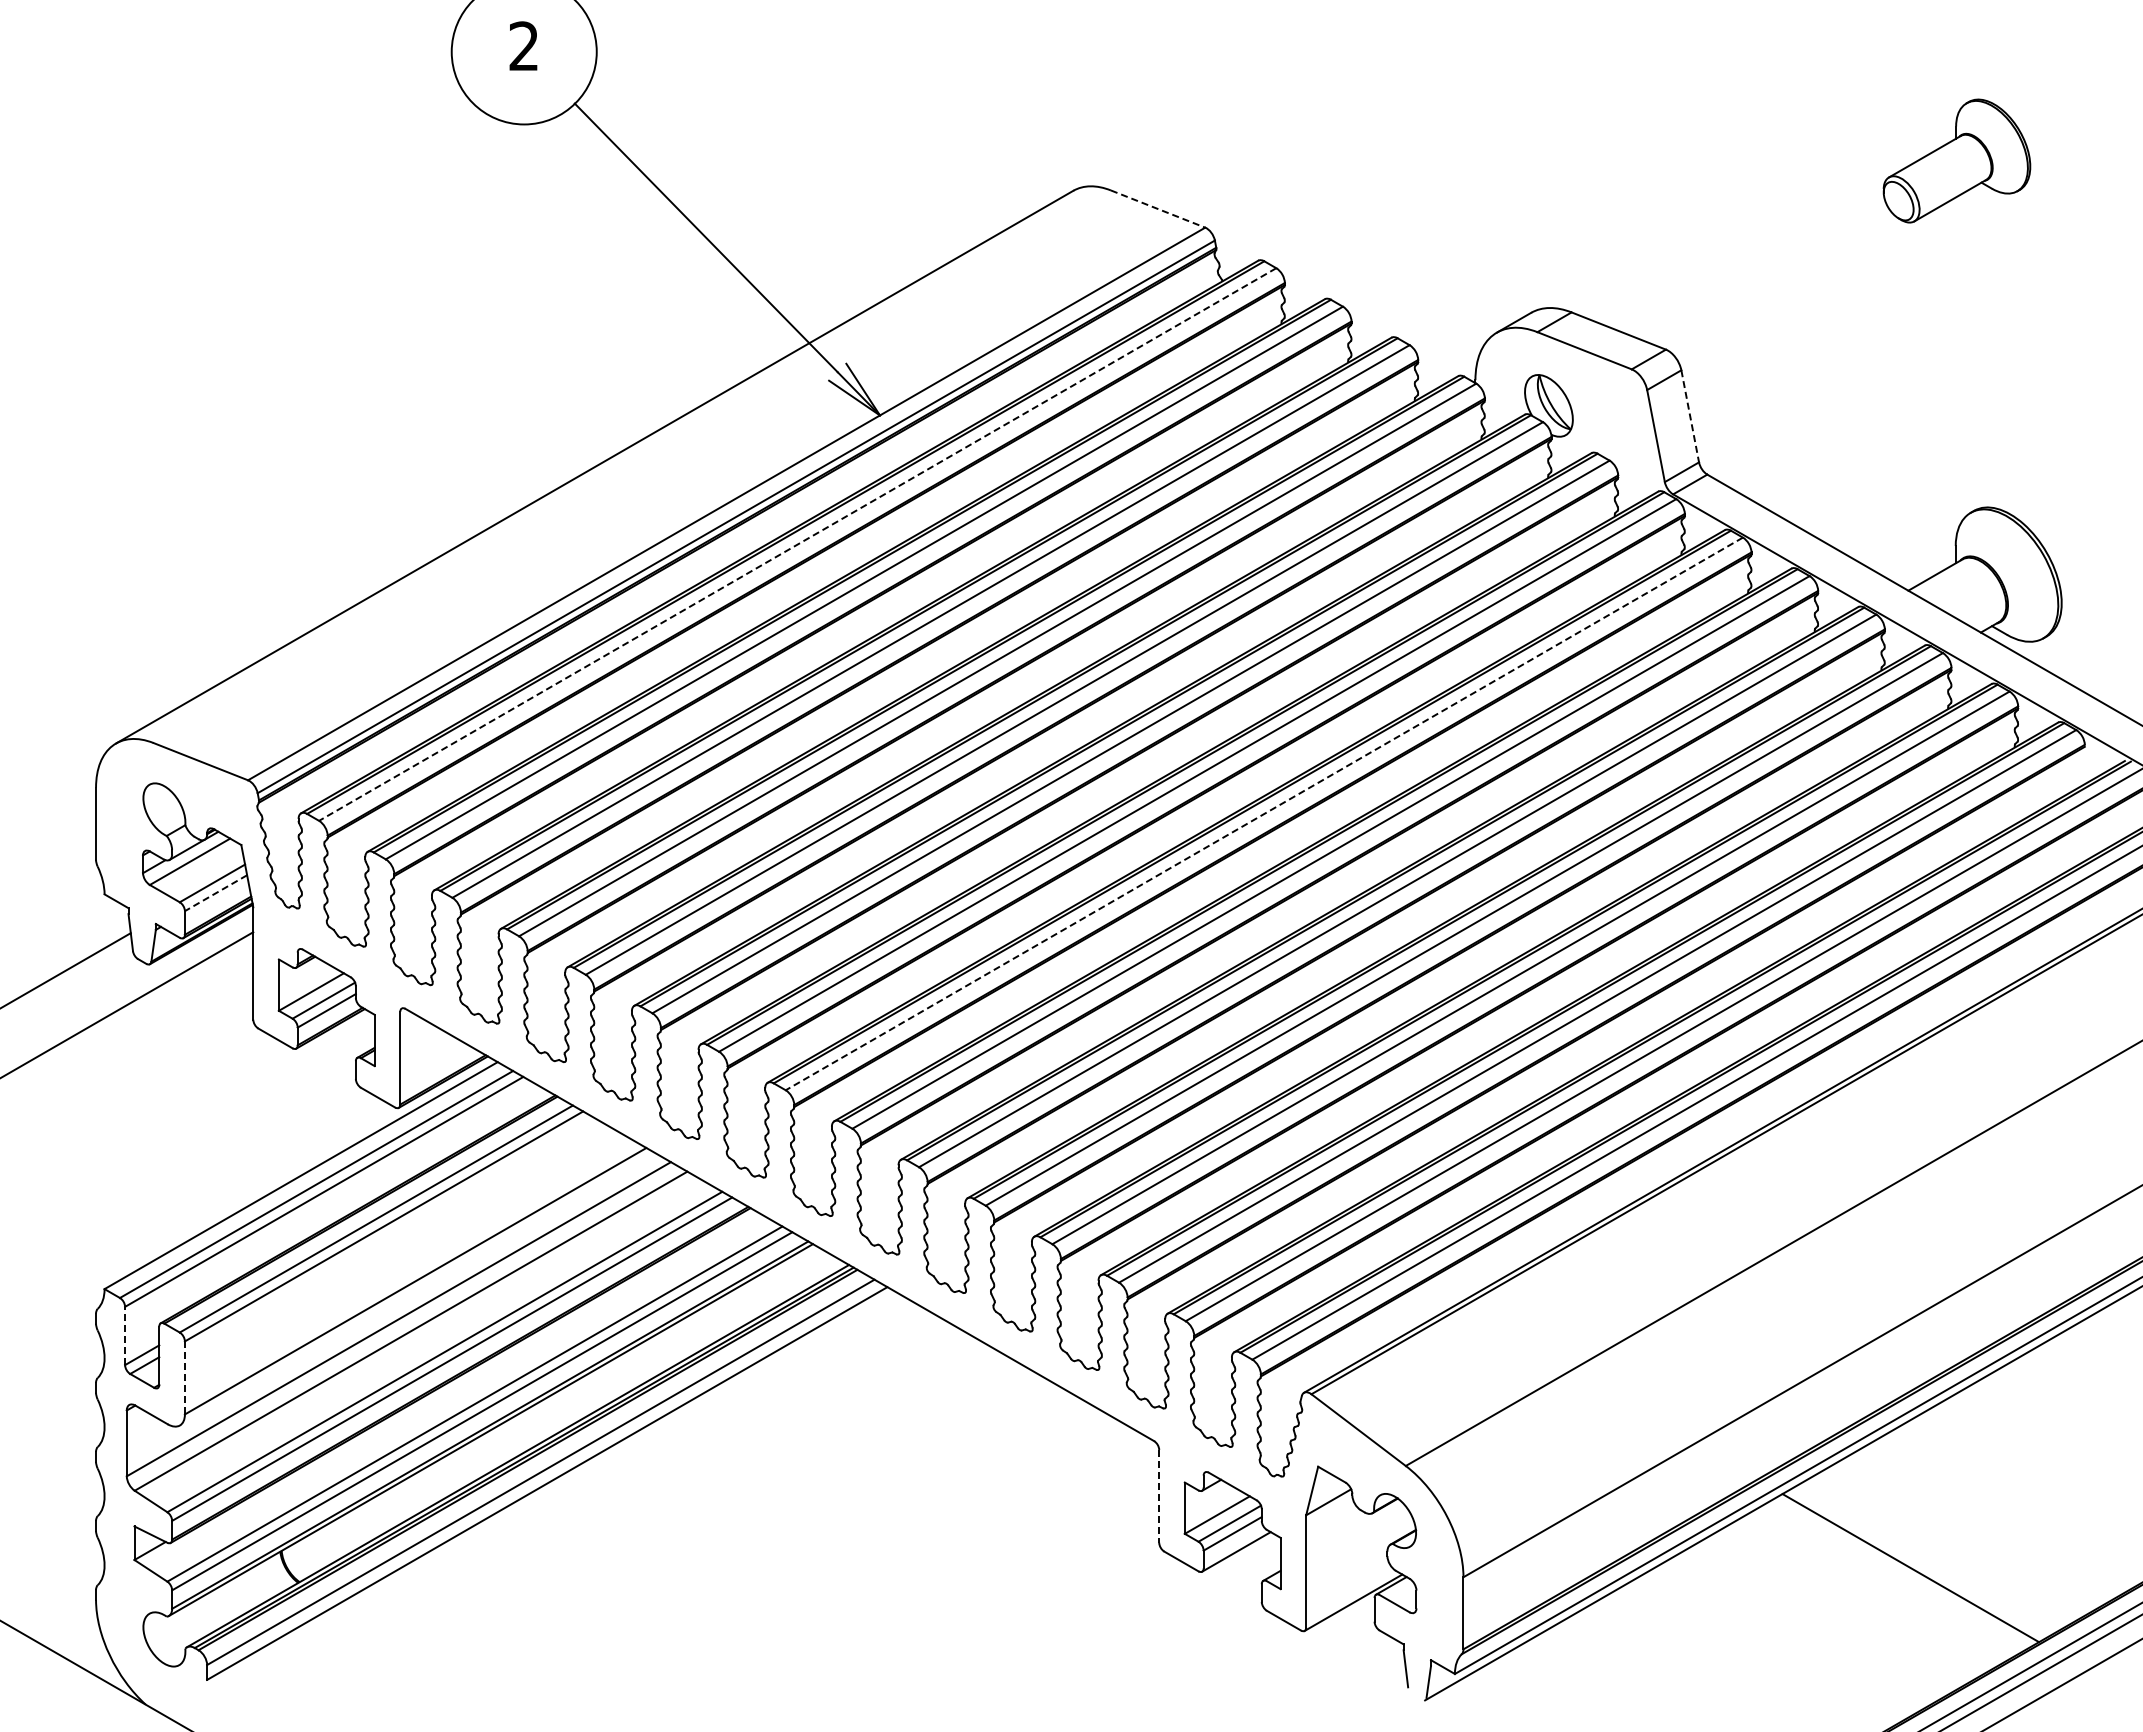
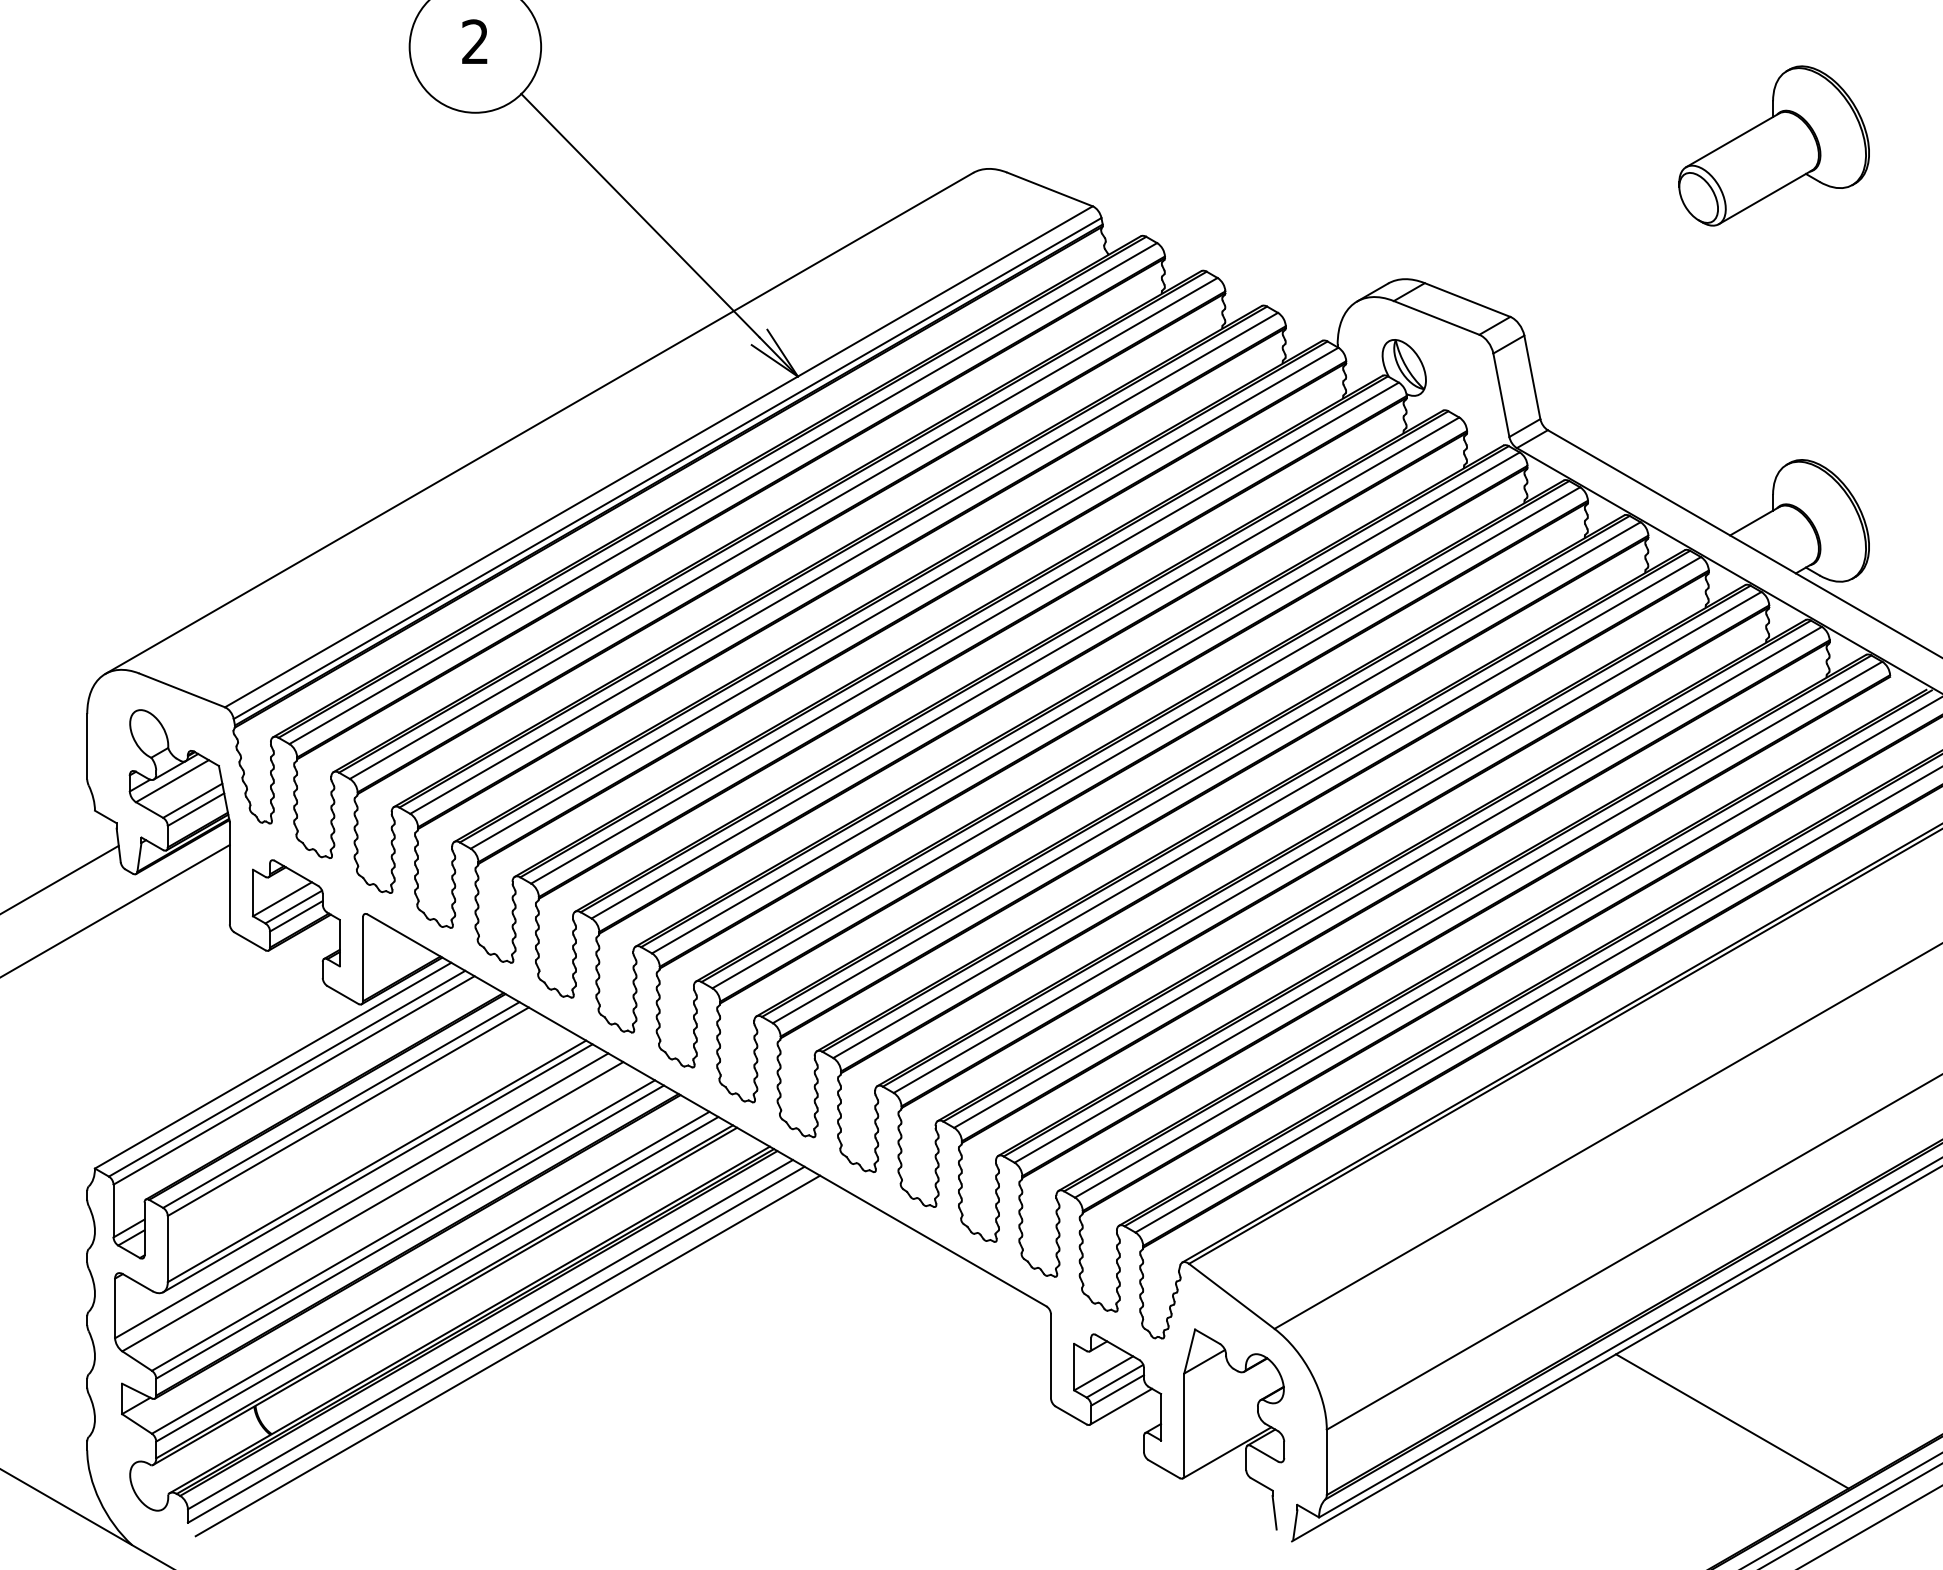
part: (1956, 160) -> (1773, 145), size x1.43
line: (1158, 209) -> (1050, 189), dashed -> solid
line: (1690, 416) -> (1532, 377), dashed -> solid
line: (797, 544) -> (723, 493), dashed -> solid
line: (1264, 813) -> (1146, 737), dashed -> solid
line: (216, 893) -> (196, 809), dashed -> solid
line: (416, 1288) -> (377, 1167), added
line: (125, 1335) -> (113, 1210), dashed -> solid
line: (184, 1377) -> (167, 1248), dashed -> solid
line: (559, 1495) -> (507, 1355), added
line: (1159, 1496) -> (1051, 1356), dashed -> solid

